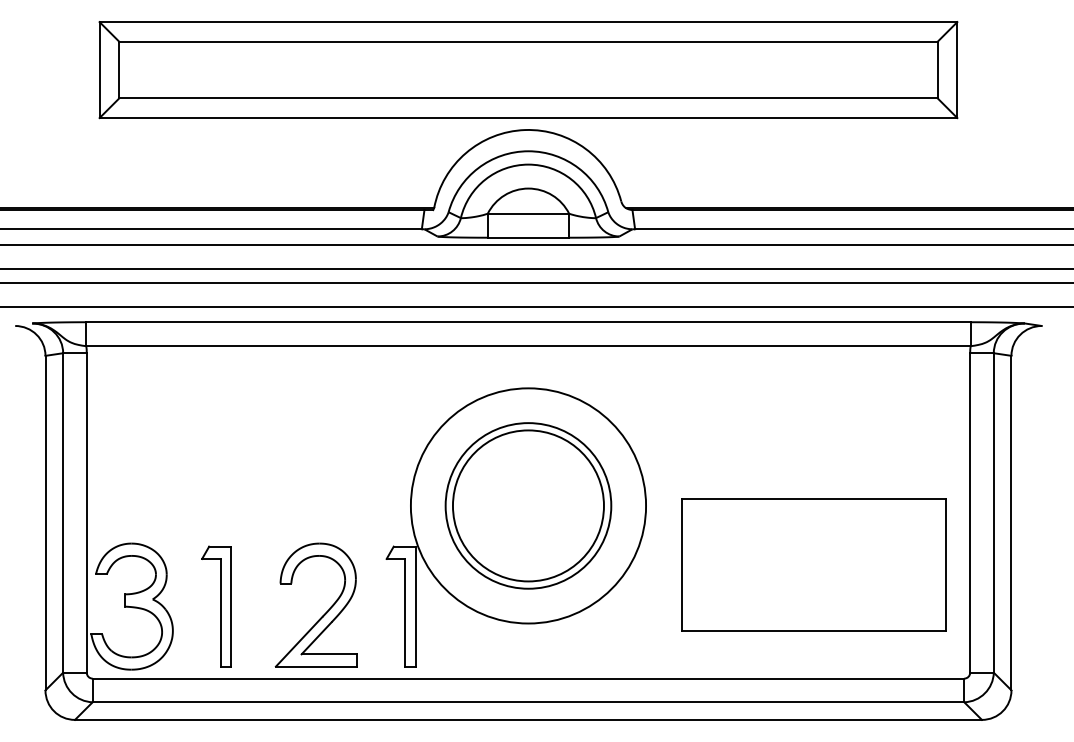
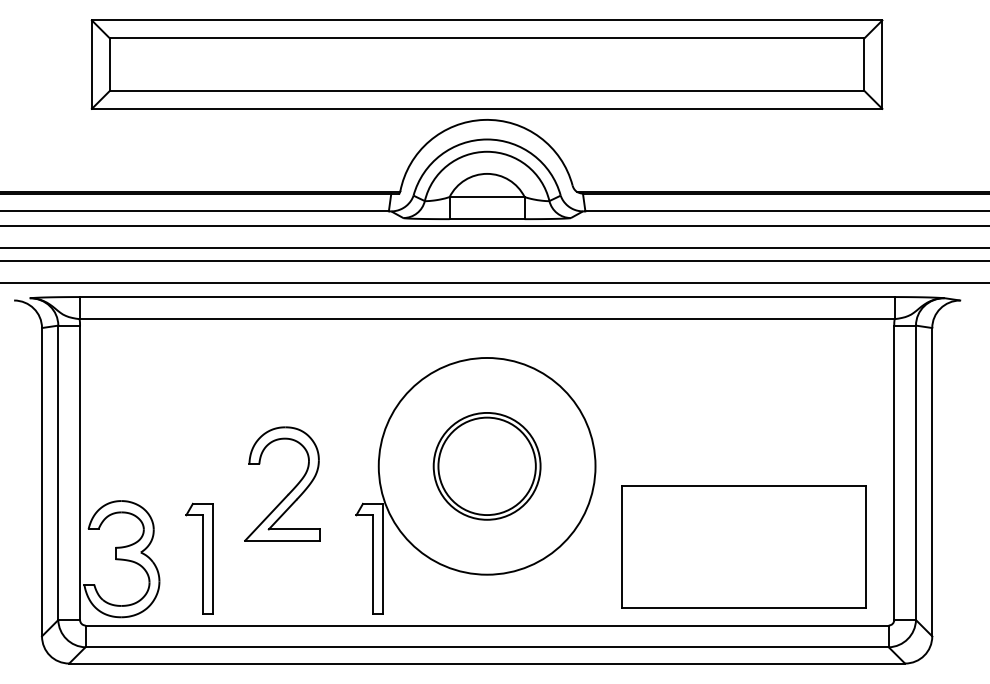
part: (528, 505) -> (487, 465), size x0.7
part: (813, 564) -> (743, 547), moved
part: (324, 613) -> (289, 491), moved

